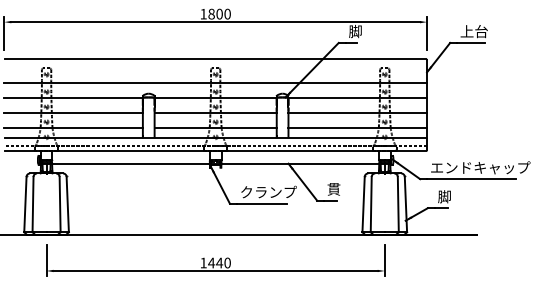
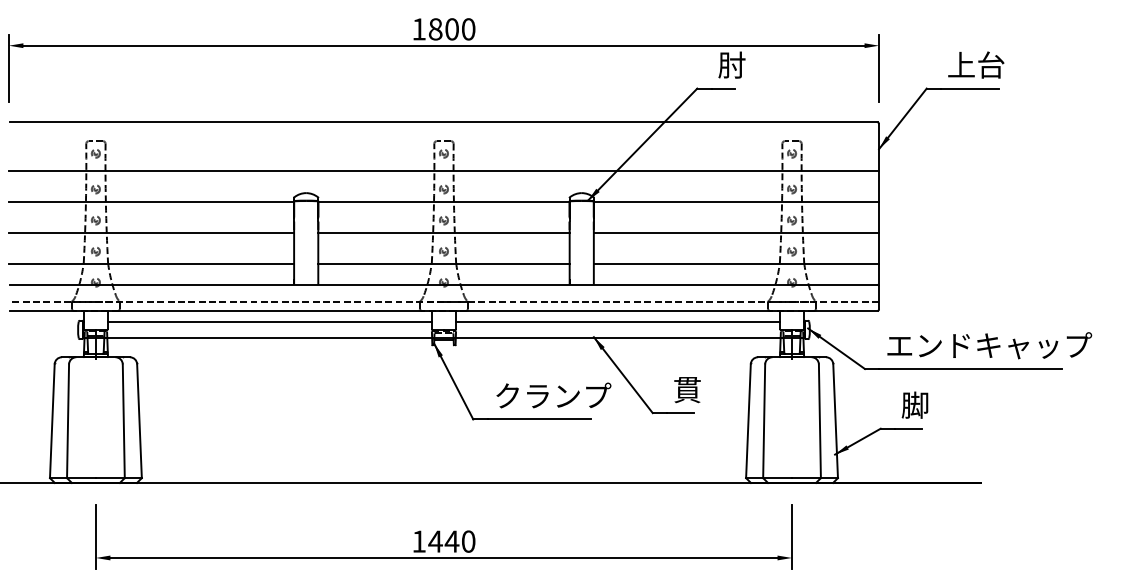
text: (355, 31) -> (731, 65), 脚 -> 肘
line: (130, 156) -> (268, 322), added
line: (299, 156) -> (616, 322), added

